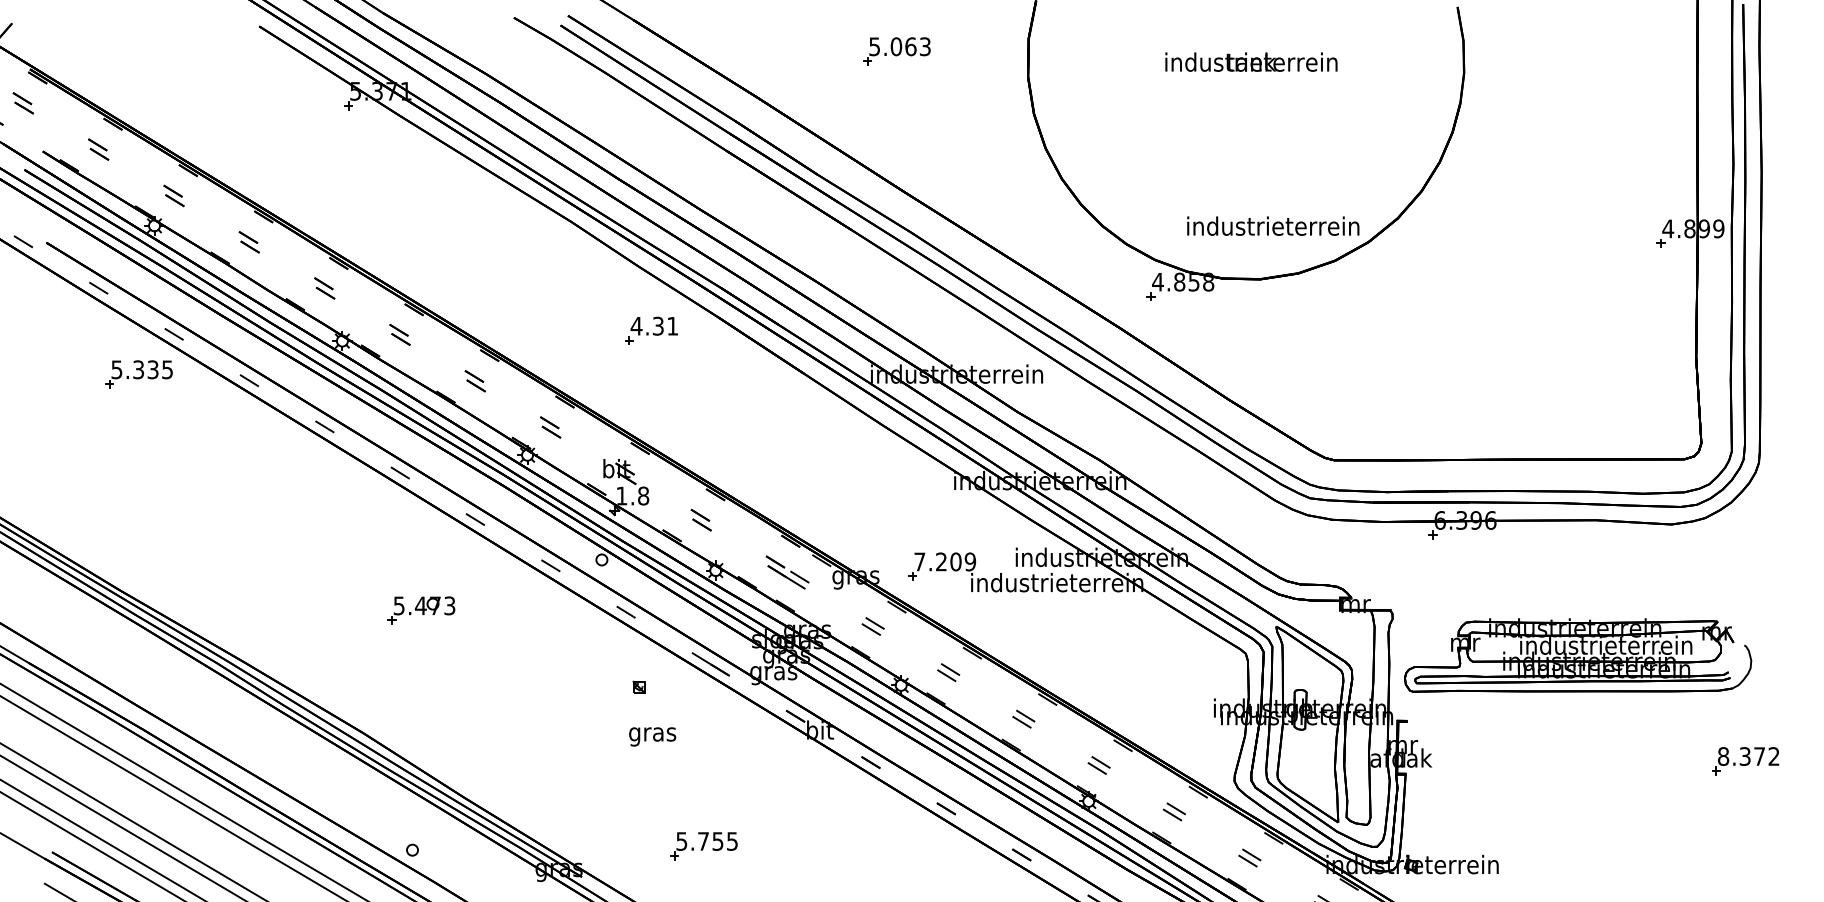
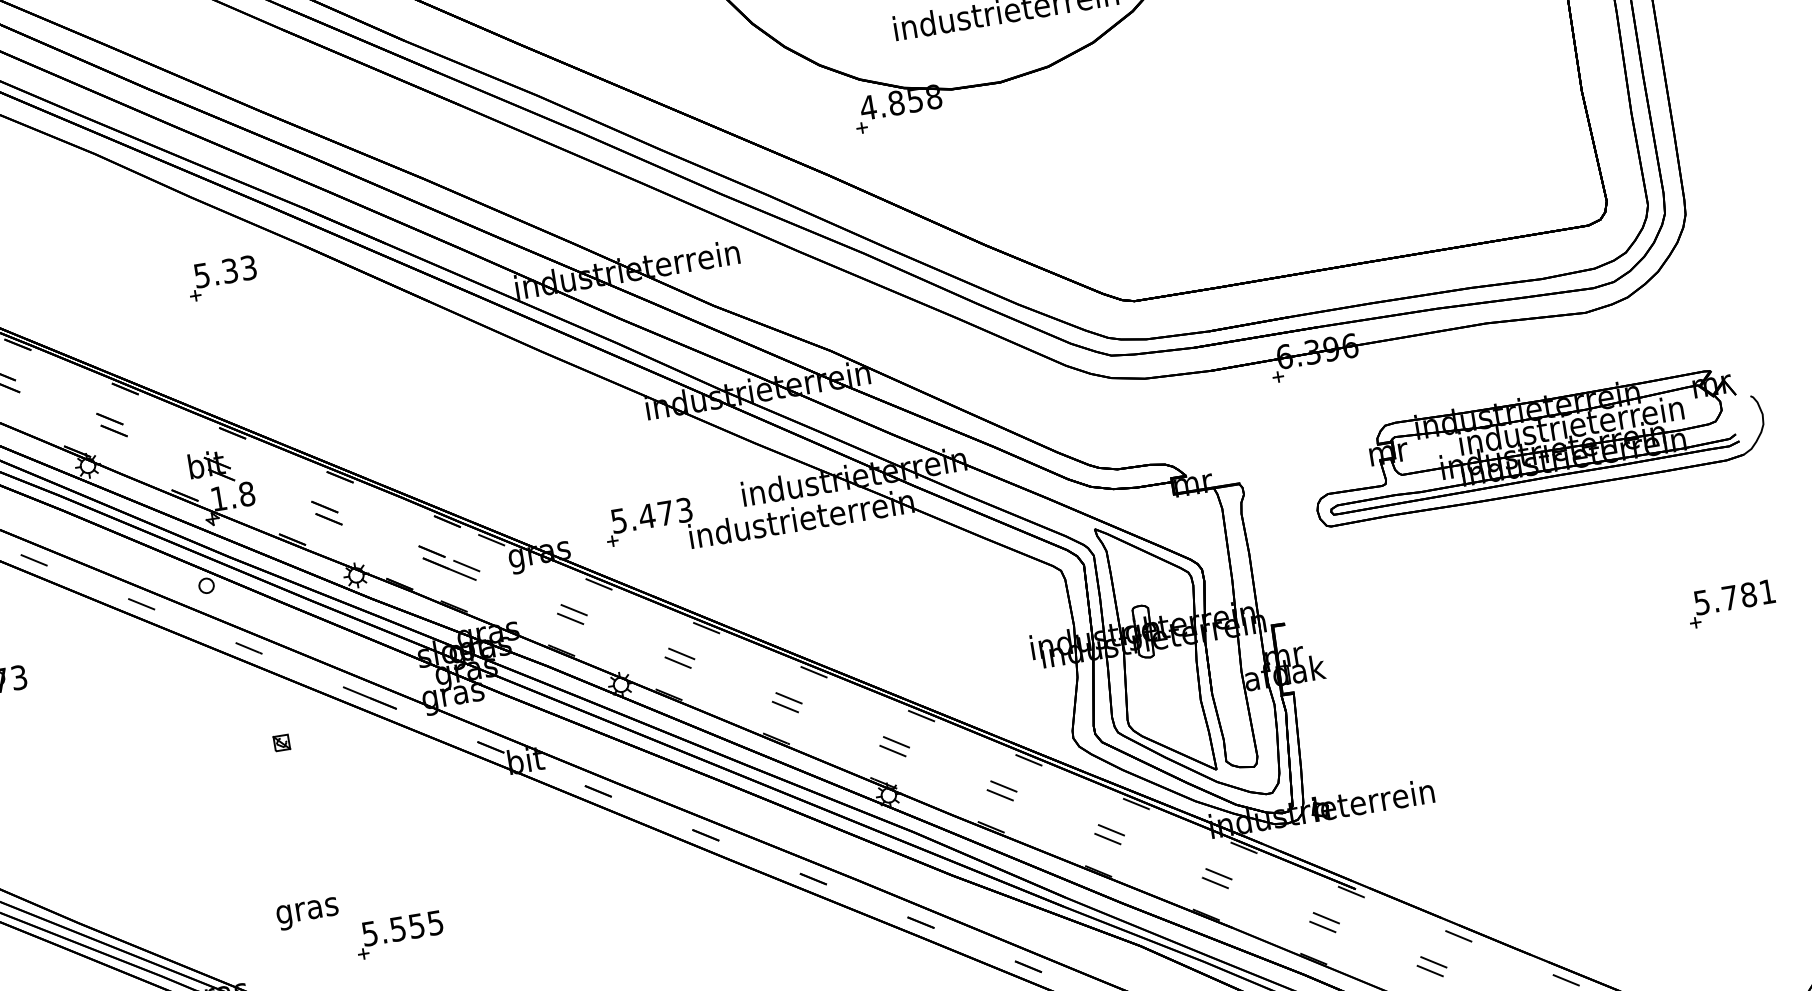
text: (654, 325) -> (224, 270), 4.31 -> 5.33
text: (945, 561) -> (652, 514), 7.209 -> 5.473
part: (1578, 655) -> (1537, 444), moved
text: (652, 736) -> (307, 913), moved
text: (1748, 756) -> (1734, 597), 8.372 -> 5.781
text: (703, 841) -> (398, 929), 5.755 -> 5.555

